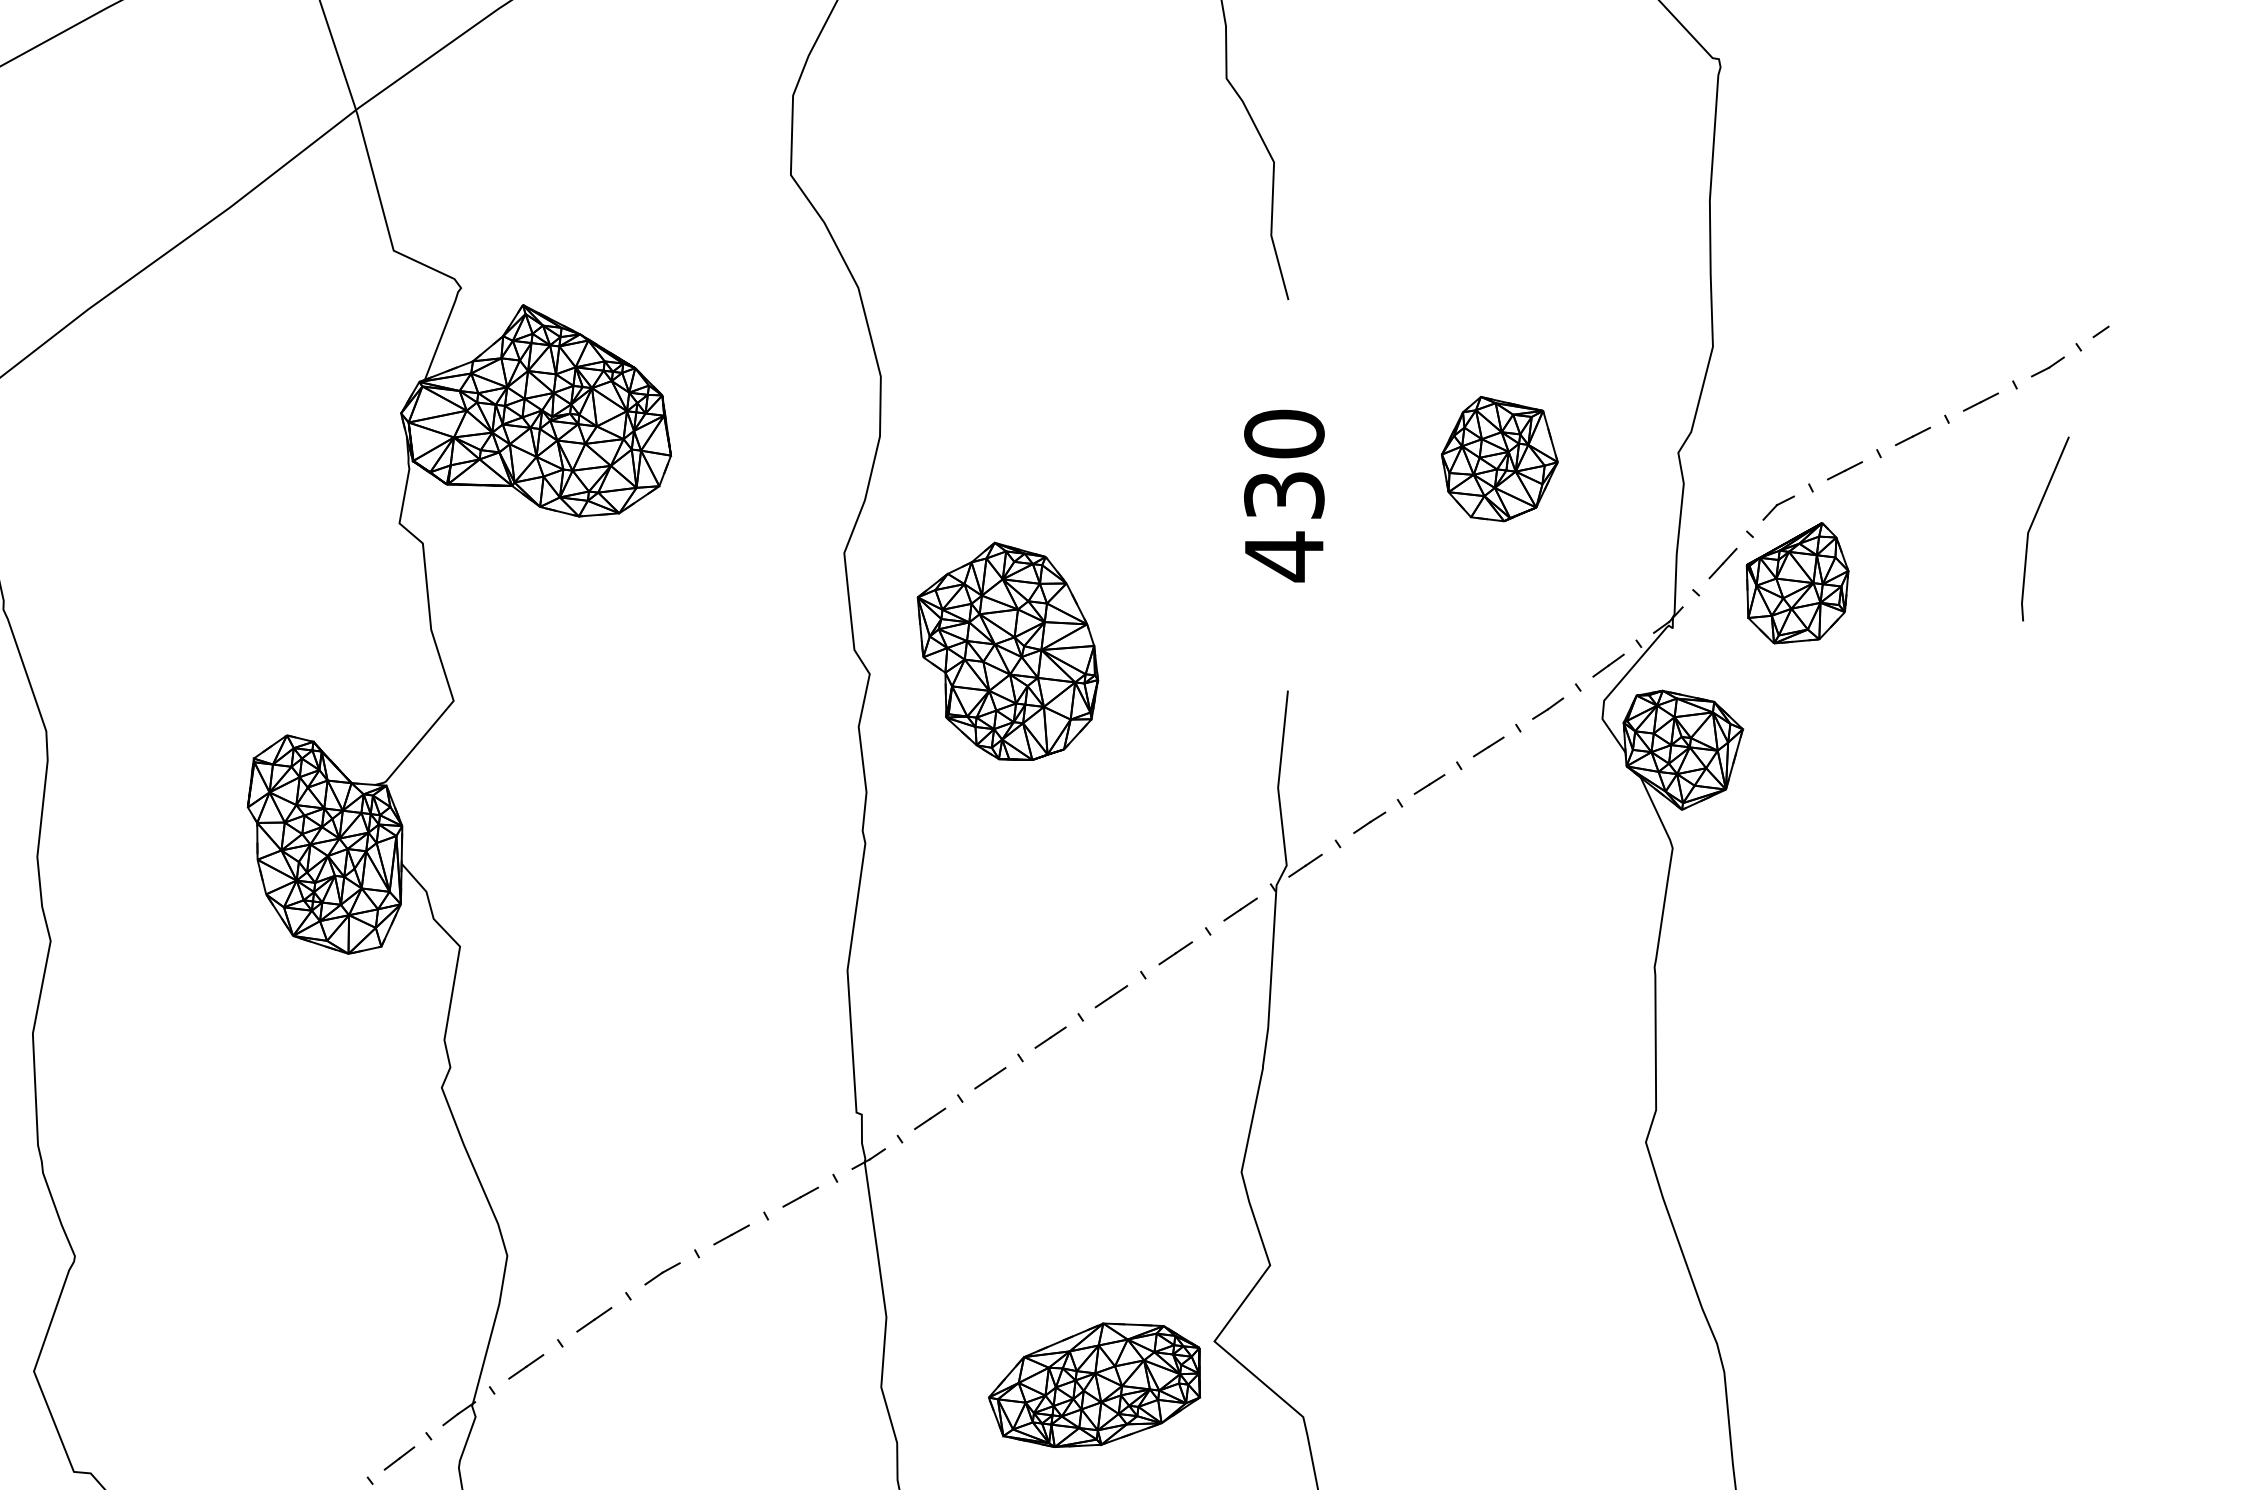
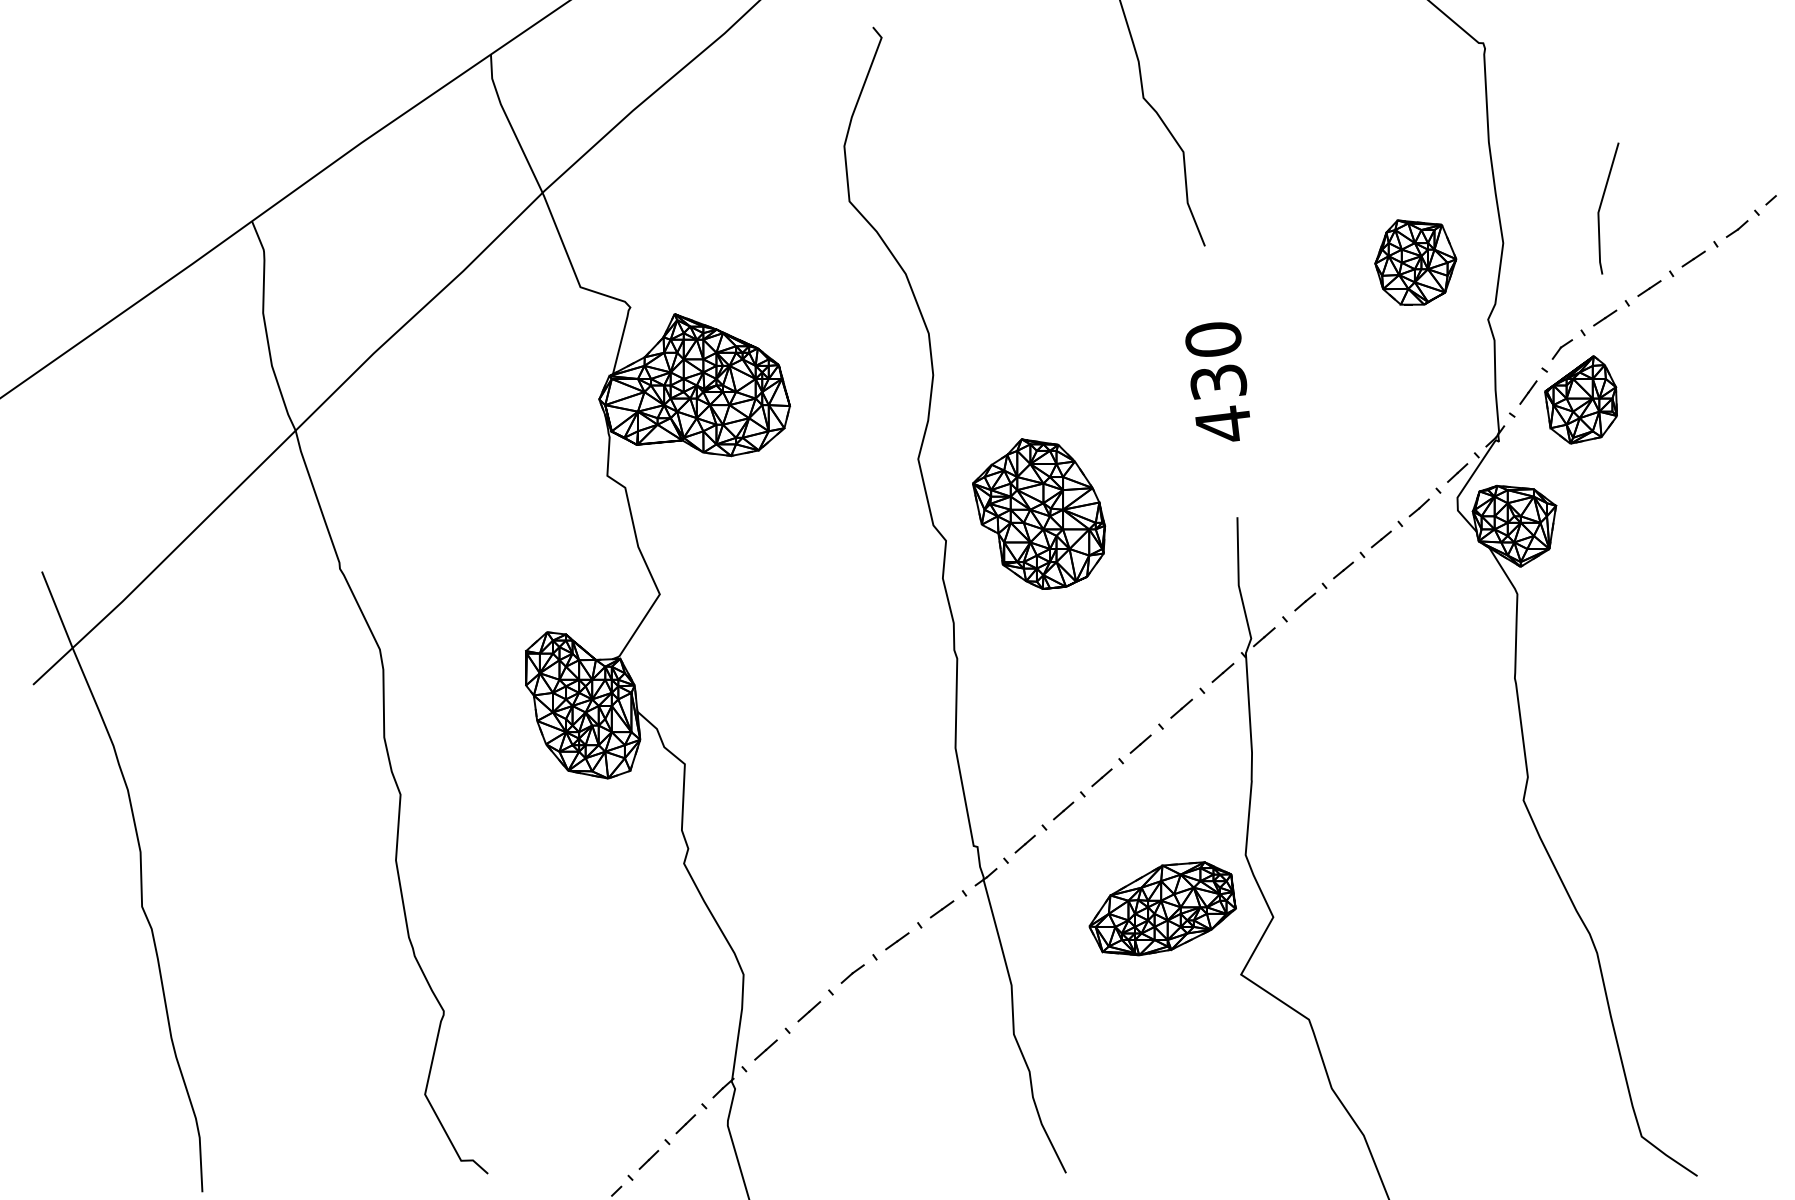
part: (1499, 459) -> (1415, 262), moved
line: (2033, 524) -> (1601, 206), moved
part: (1095, 1384) -> (1162, 908), moved

